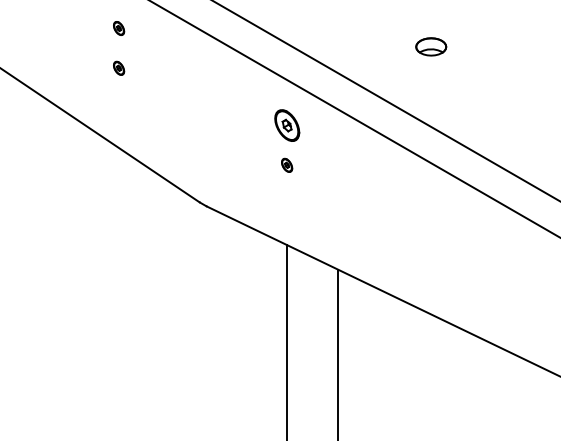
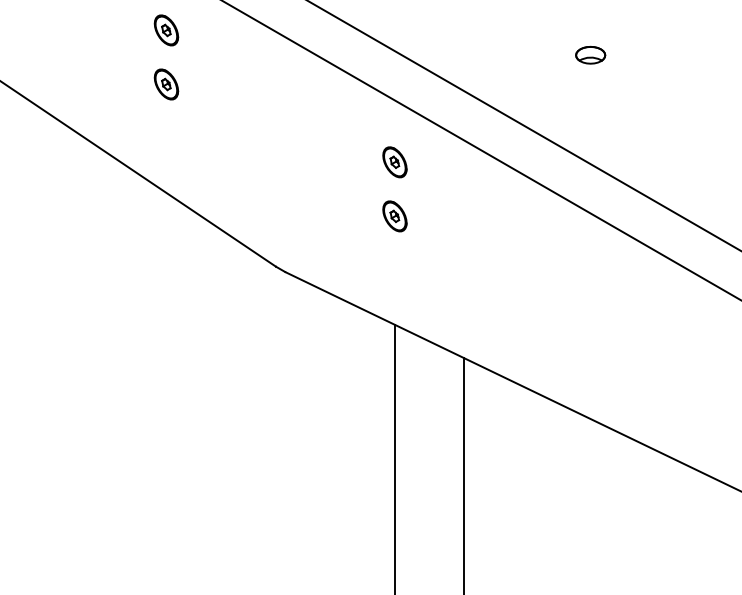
part: (118, 28) -> (165, 30), size x1.67
part: (430, 46) -> (589, 54), size x0.71
part: (118, 68) -> (165, 84), size x1.67
part: (286, 125) -> (394, 162), size x0.71
part: (286, 165) -> (394, 216), size x1.67

